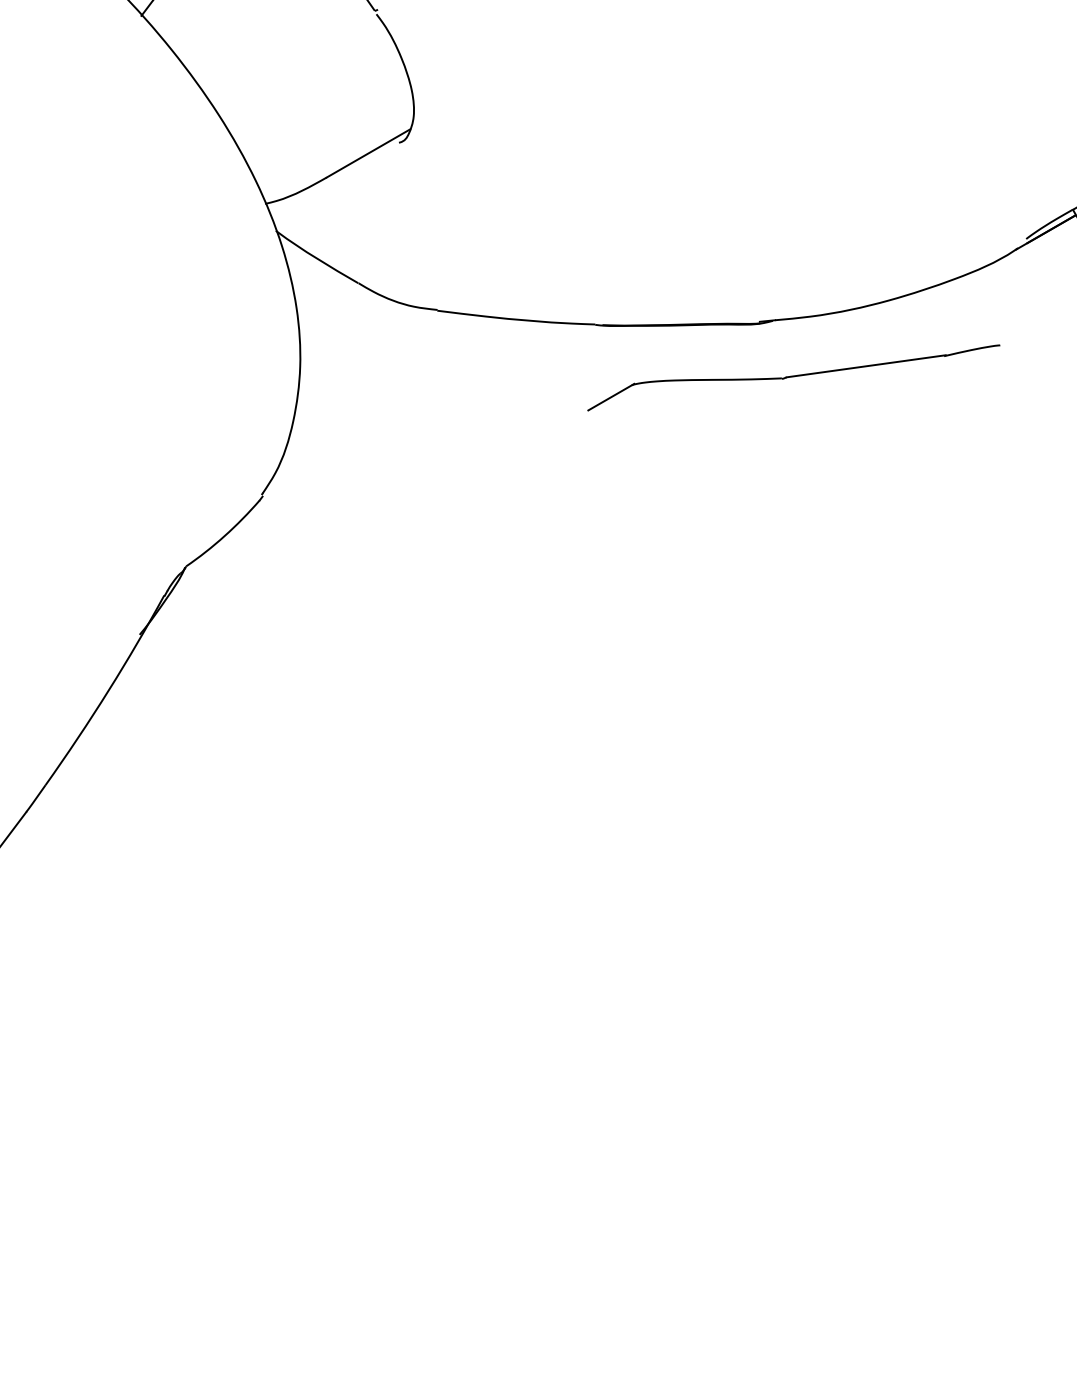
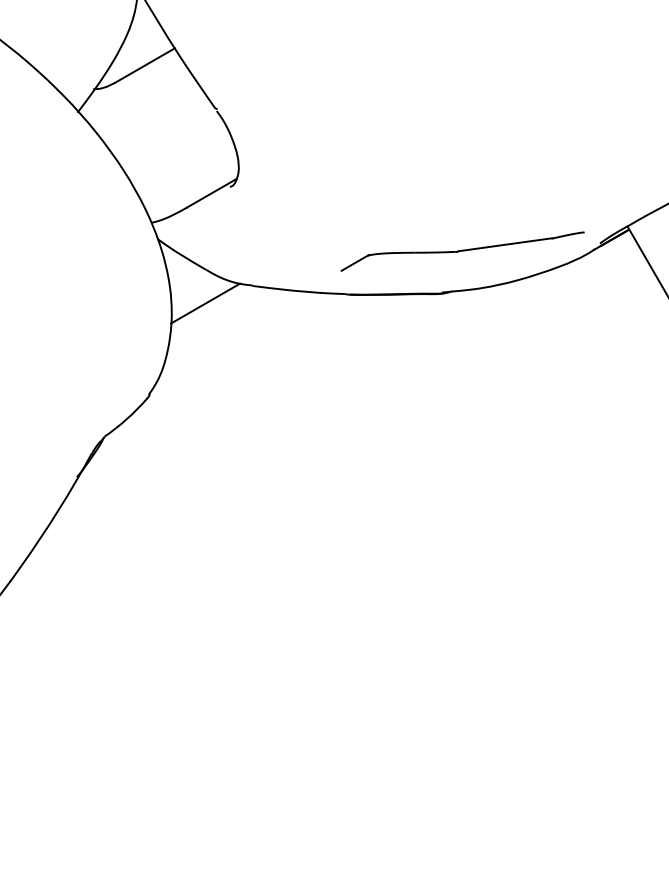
line: (357, 340) -> (205, 303), added
part: (793, 377) -> (462, 251), moved

